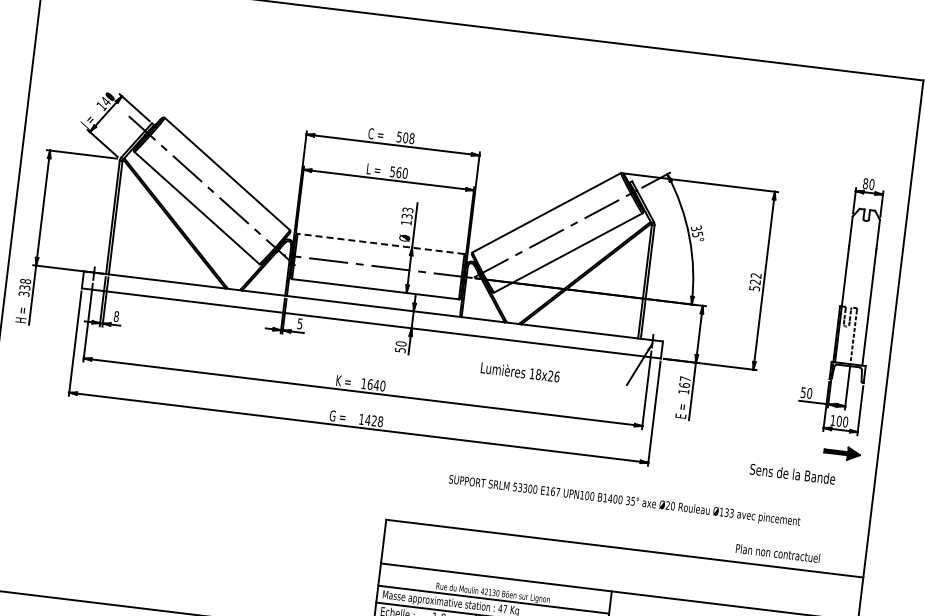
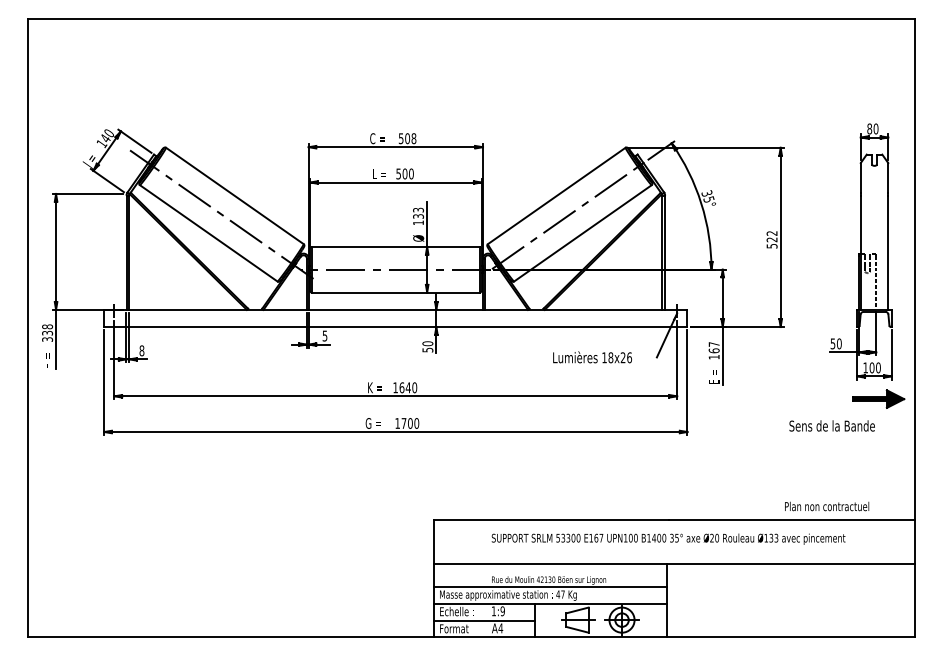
text: (398, 172) -> (404, 173), 560 -> 500
line: (380, 243) -> (395, 246), dashed -> solid
text: (520, 372) -> (592, 357), moved
text: (374, 421) -> (410, 423), 1428 -> 1700
part: (841, 452) -> (878, 398), size x1.43
text: (624, 500) -> (668, 538), moved

